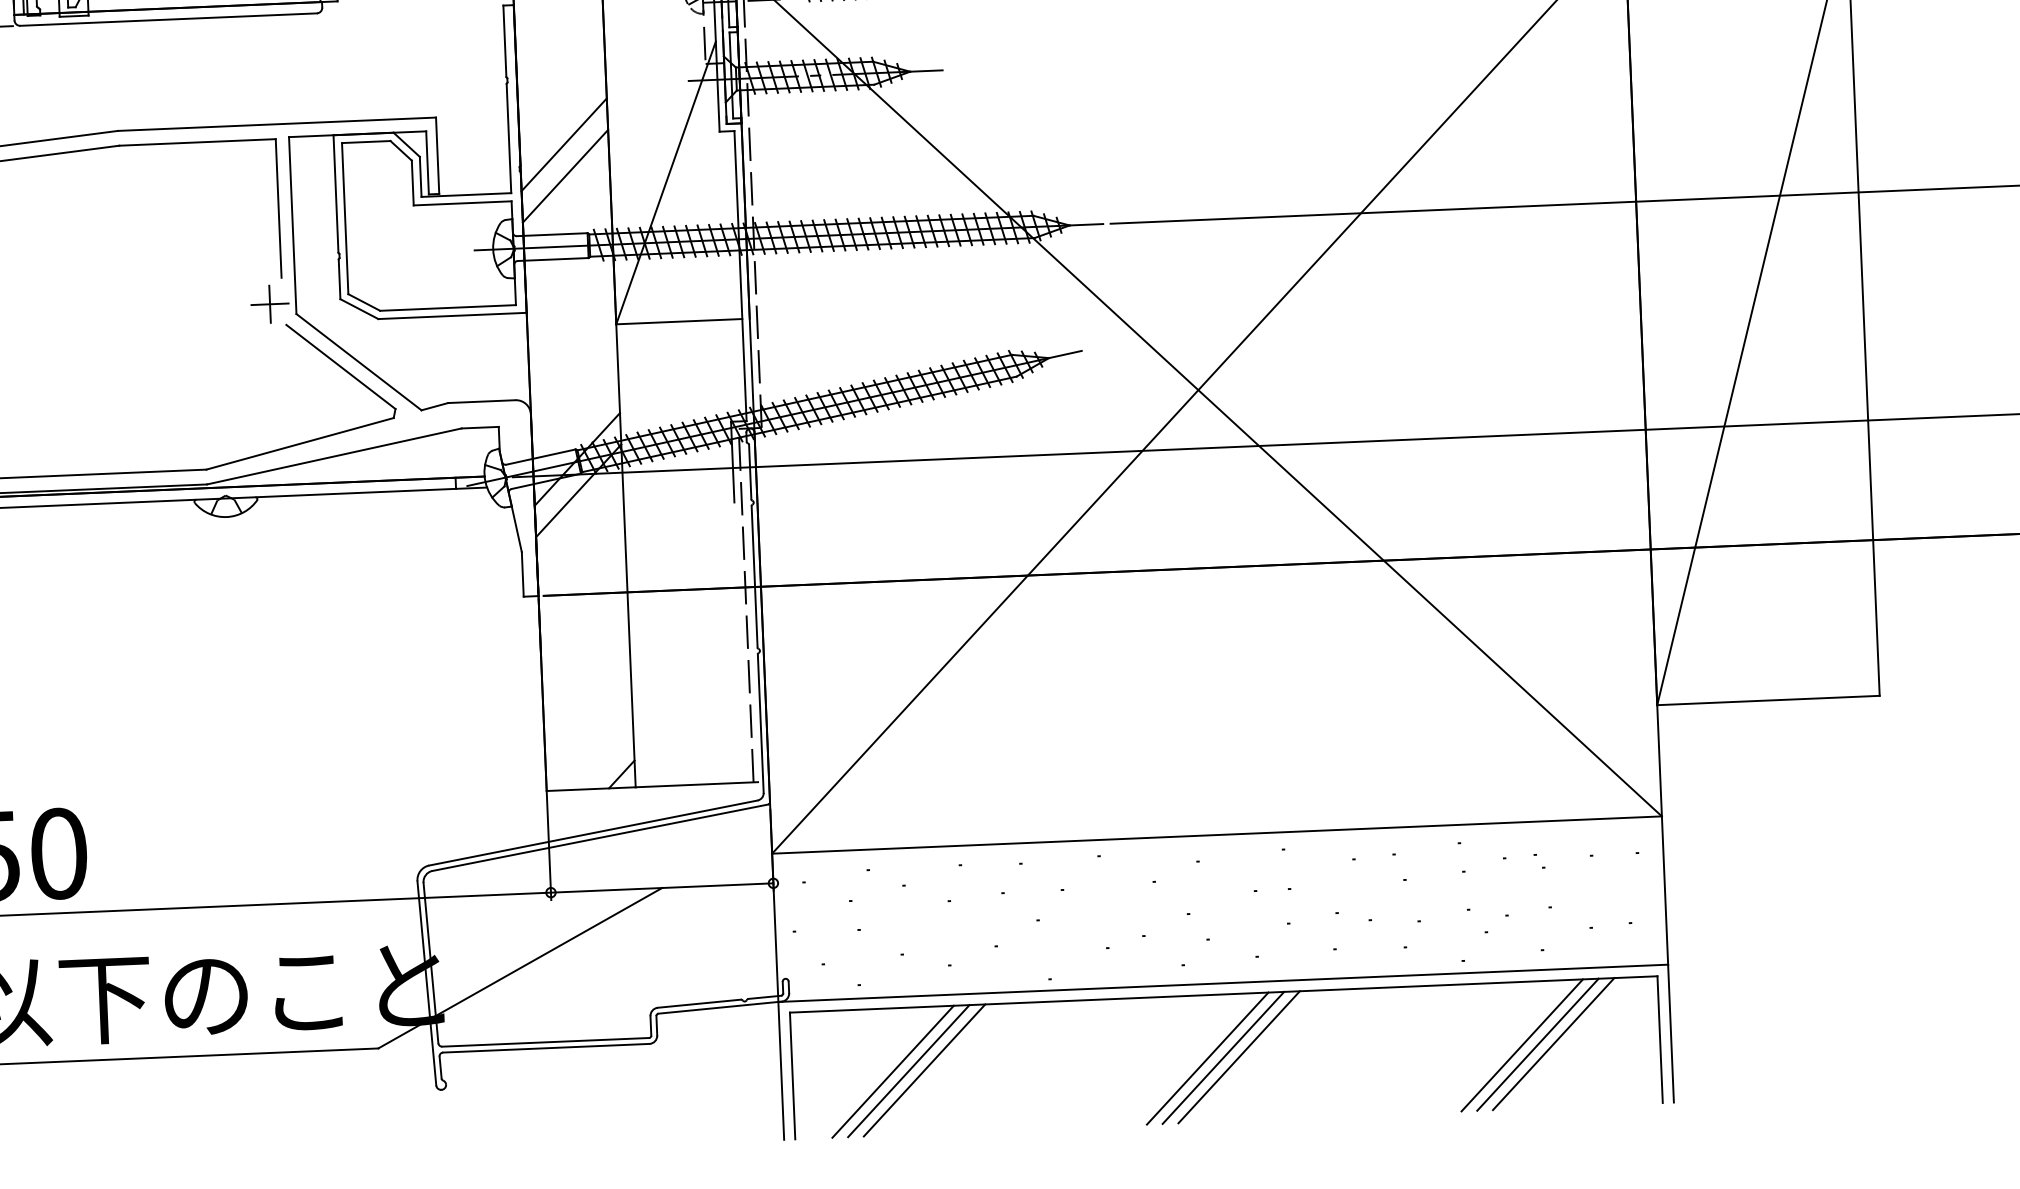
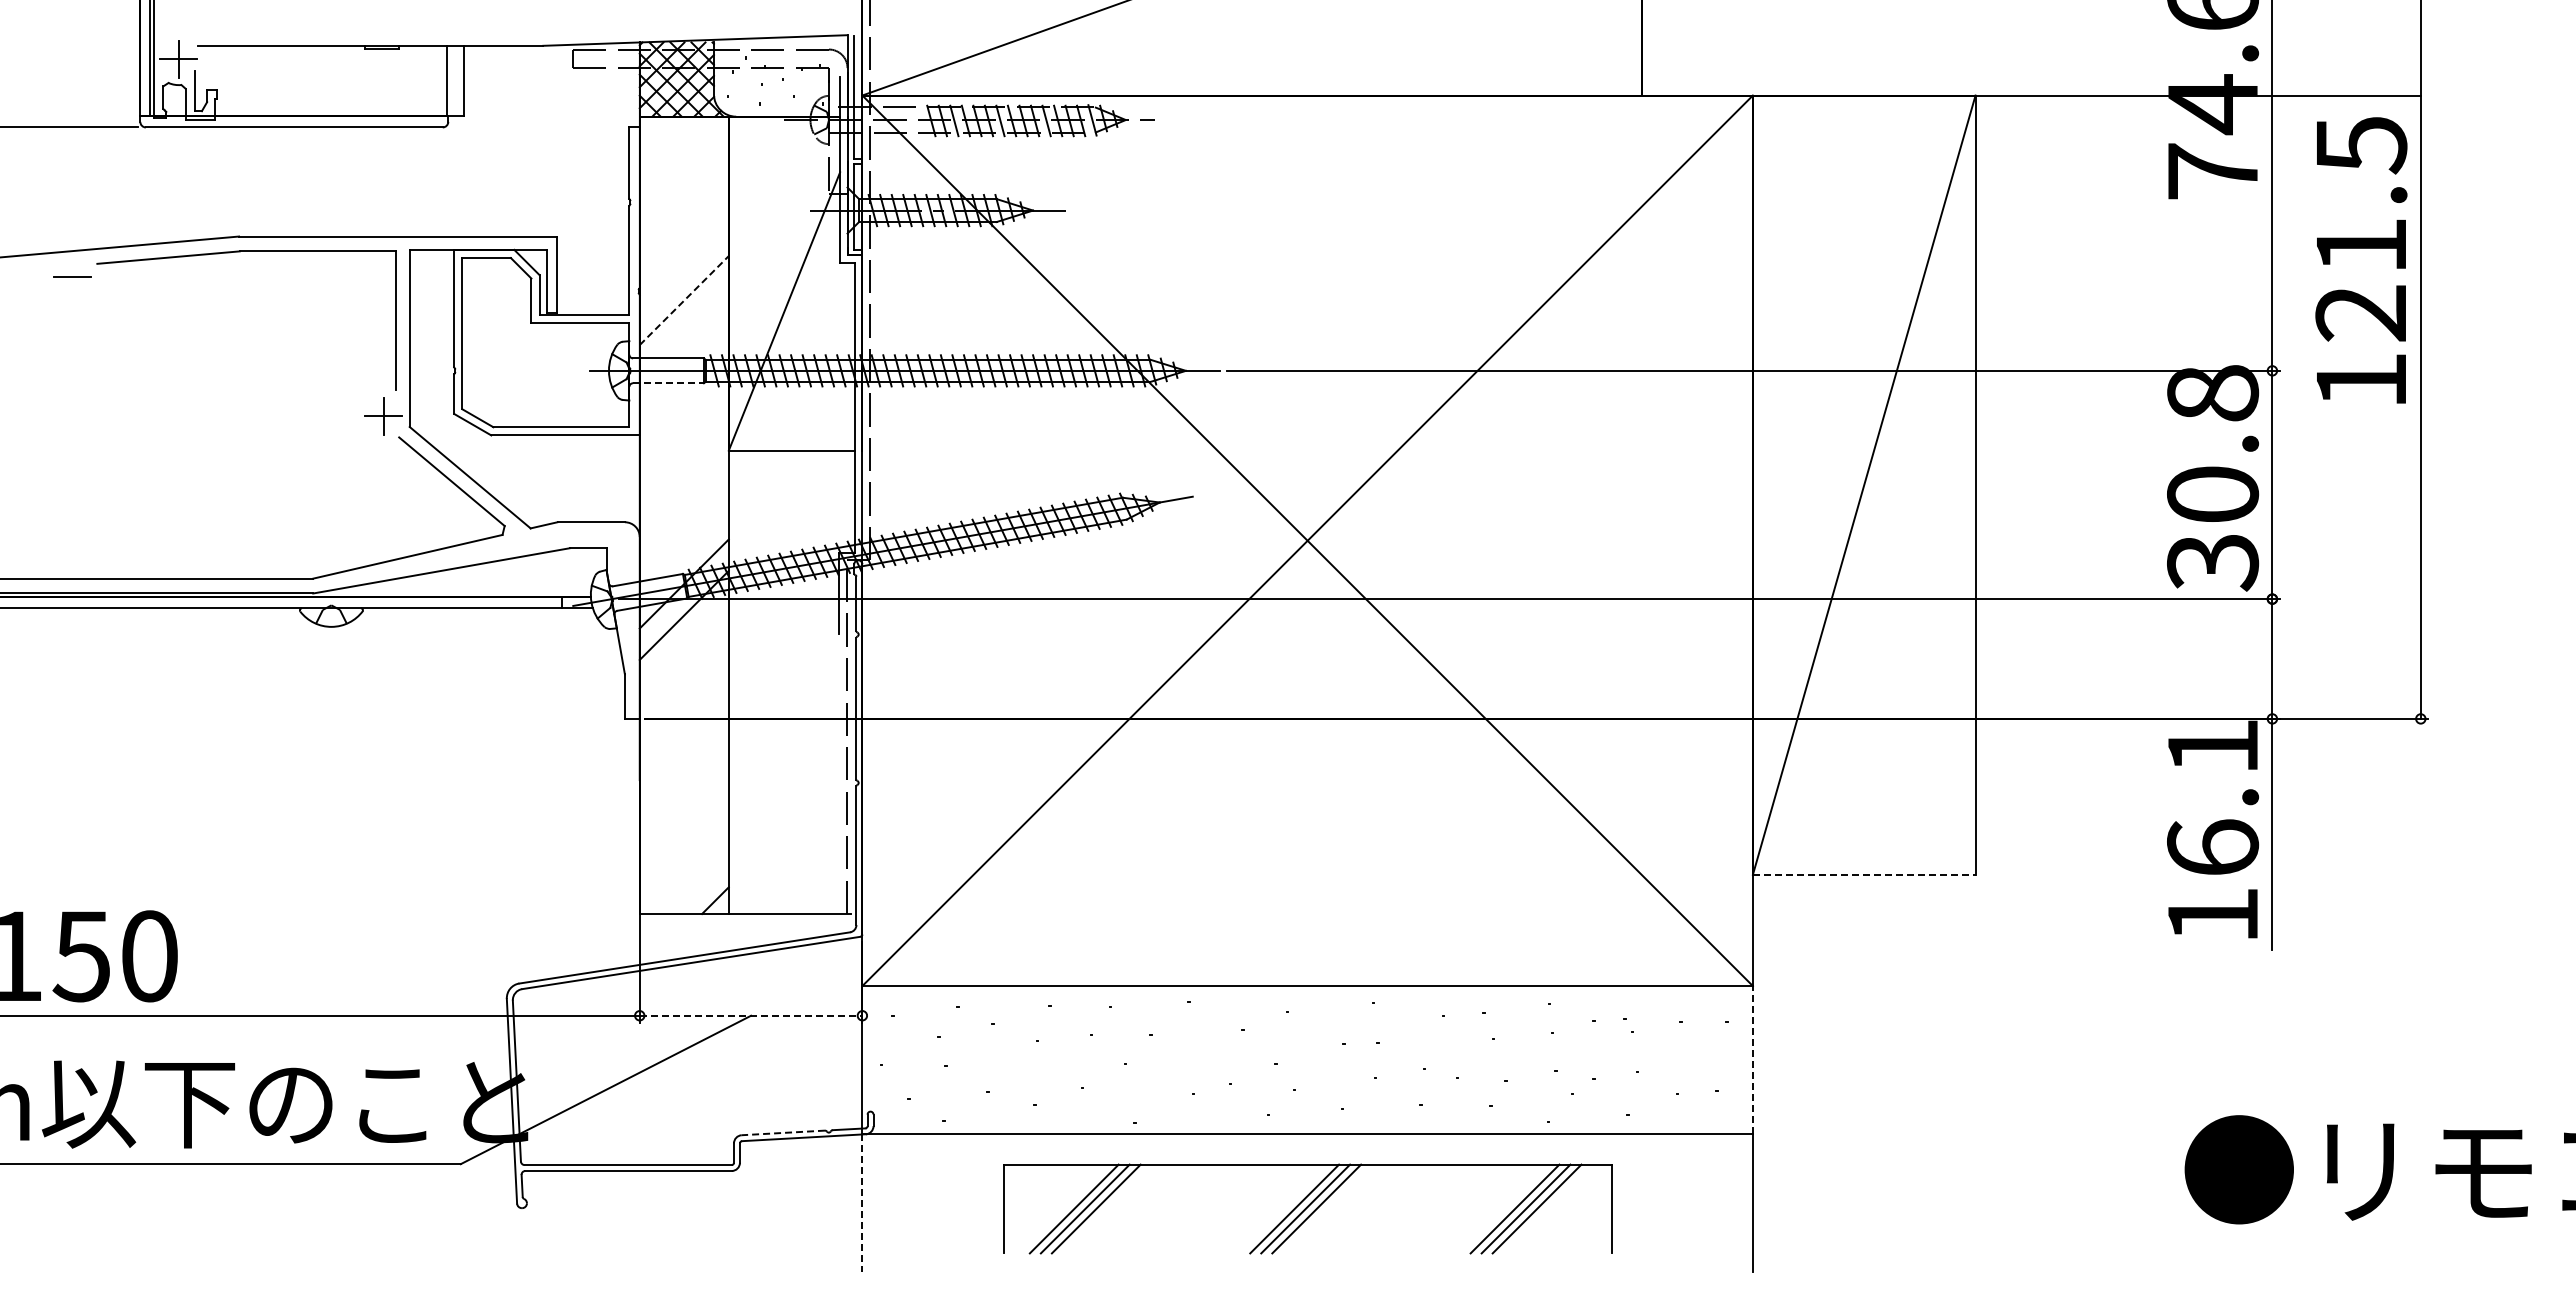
line: (563, 144) -> (683, 268), removed
line: (565, 176) -> (684, 300), solid -> dashed
line: (554, 259) -> (669, 383), solid -> dashed
line: (1768, 700) -> (1864, 874), solid -> dashed
line: (662, 887) -> (751, 1015), solid -> dashed
line: (1664, 889) -> (1752, 1059), solid -> dashed
line: (699, 1003) -> (783, 1132), solid -> dashed
part: (1226, 1057) -> (1307, 1208), size x0.7
line: (781, 1070) -> (862, 1203), solid -> dashed

